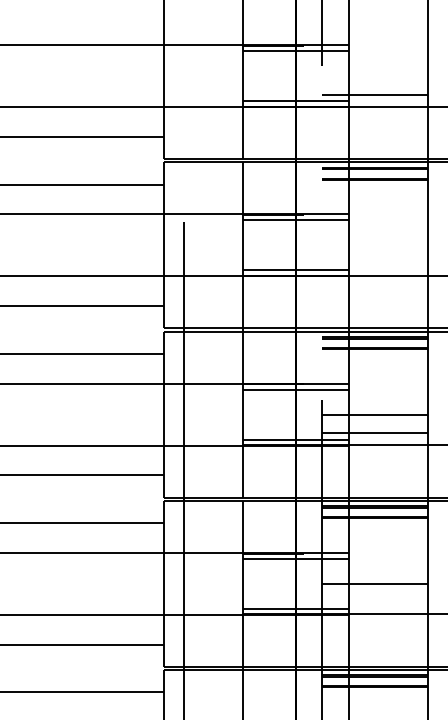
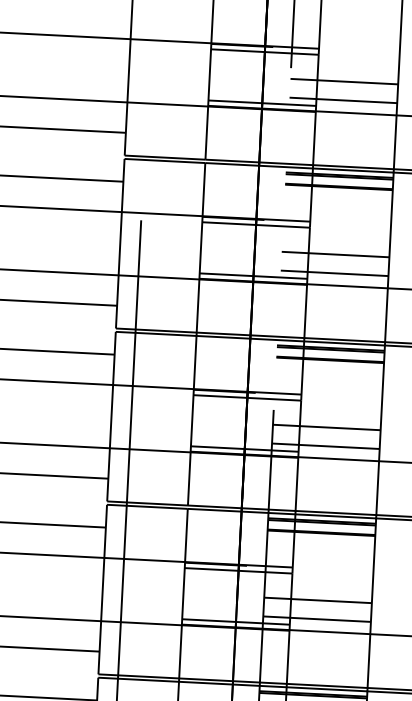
line: (374, 76) -> (343, 81), added
line: (374, 245) -> (334, 254), added
line: (374, 263) -> (334, 273), added
line: (374, 602) -> (316, 619), added

